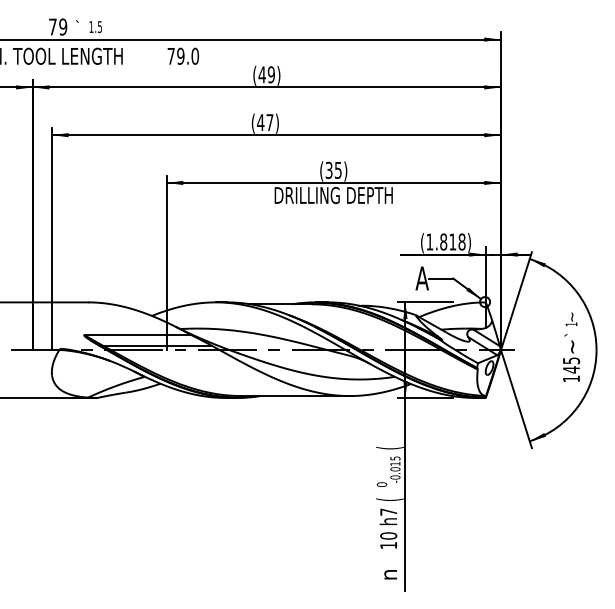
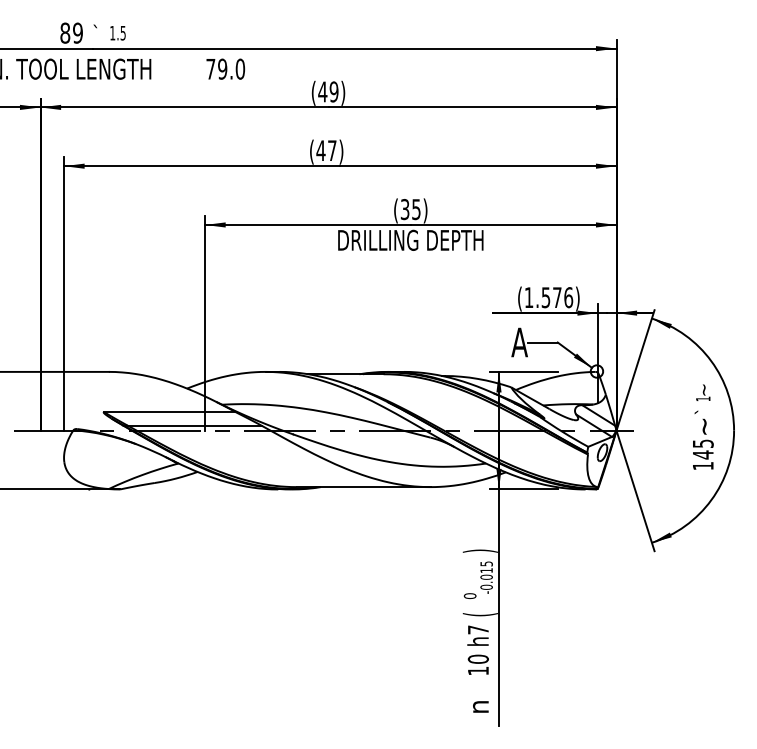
text: (52, 26) -> (64, 32), 79 -> 89
text: (452, 241) -> (556, 296), (1.818) -> (1.576)
text: (389, 447) -> (479, 550), ( -> )

